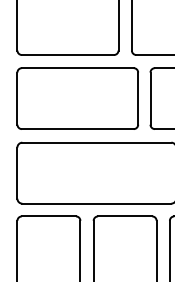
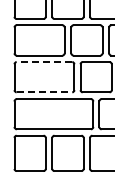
line: (77, 69) -> (44, 62), solid -> dashed
line: (77, 129) -> (44, 92), solid -> dashed

